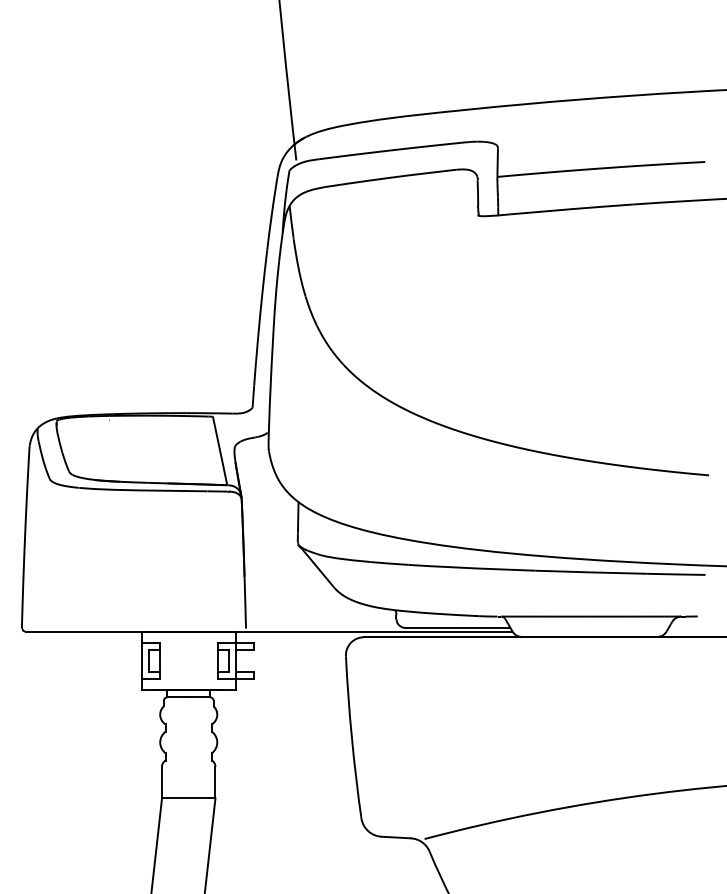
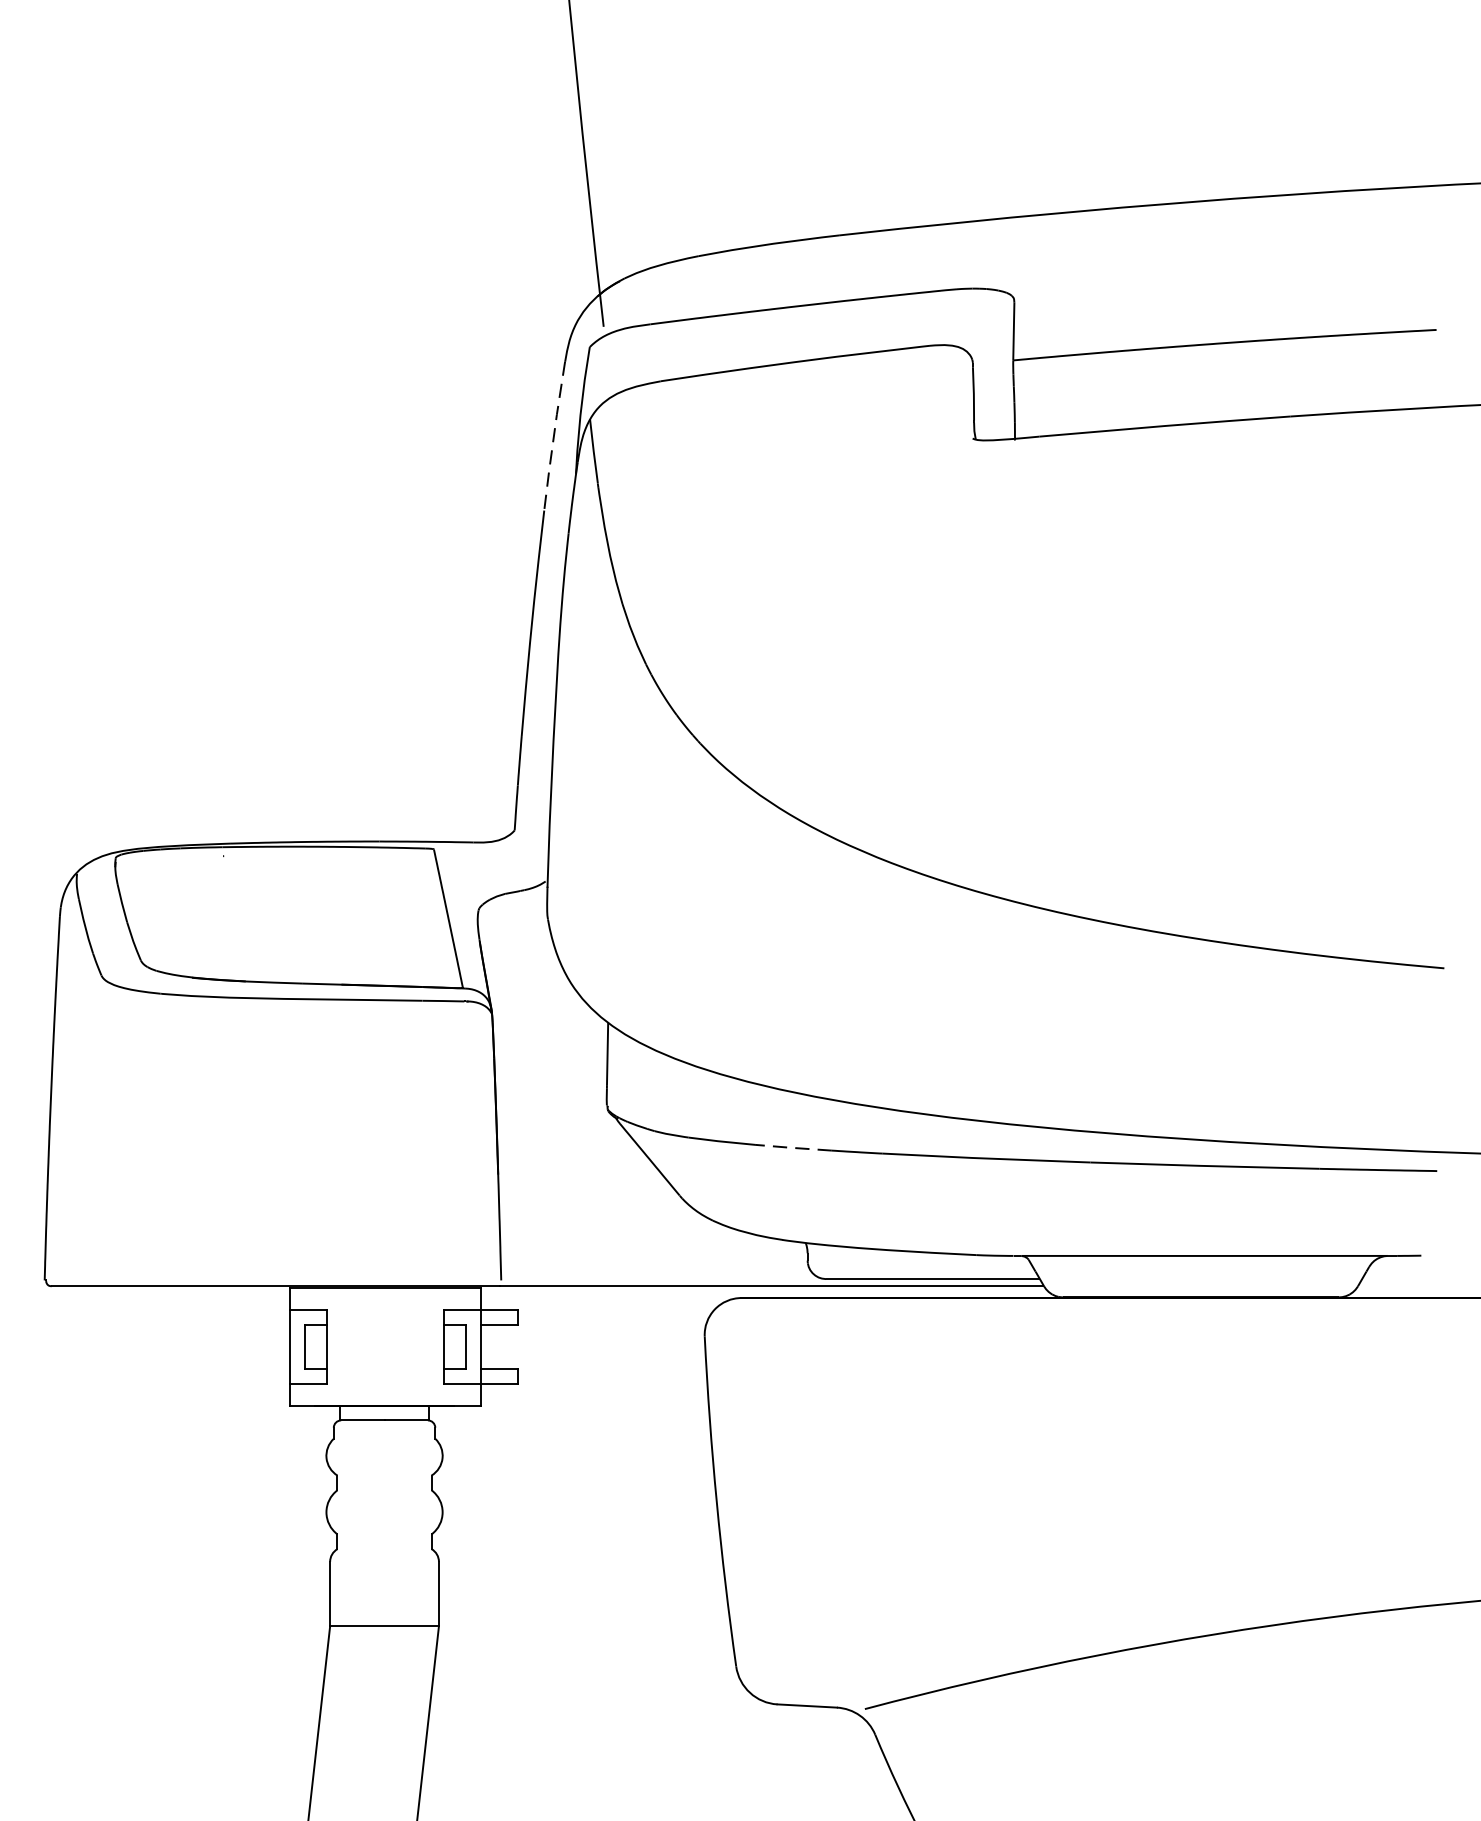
line: (271, 214) -> (553, 436), solid -> dashed
line: (389, 563) -> (793, 1147), solid -> dashed

